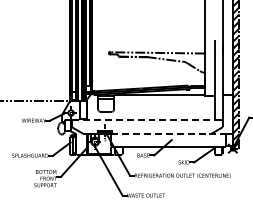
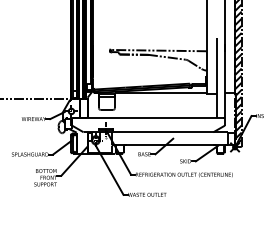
line: (143, 120) -> (144, 118), dashed -> solid
line: (169, 133) -> (170, 132), dashed -> solid

